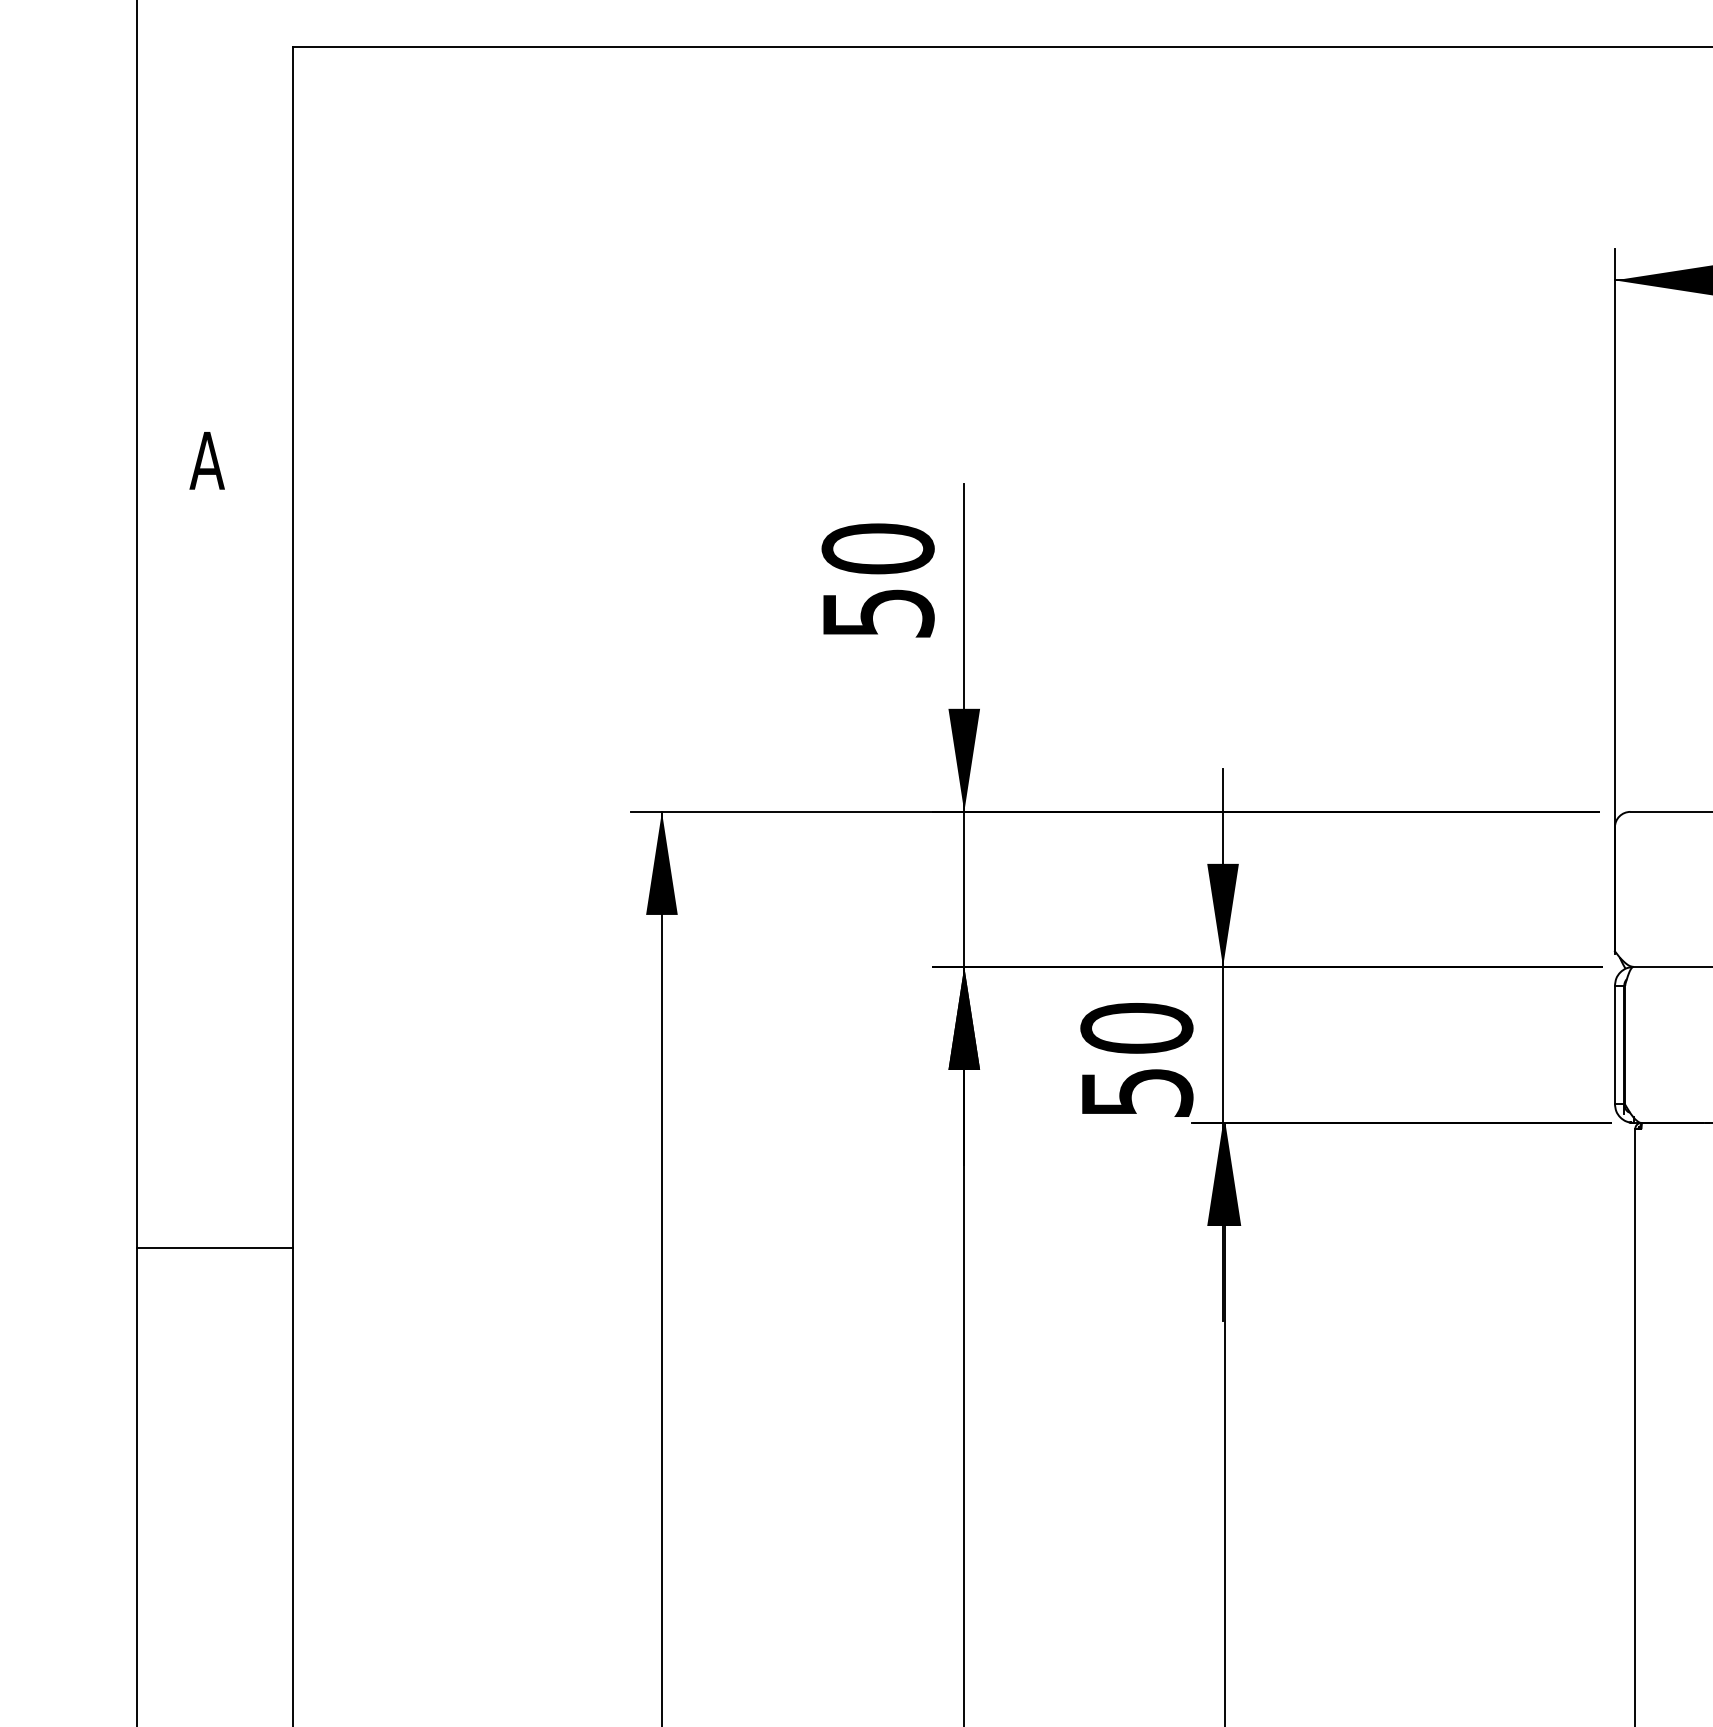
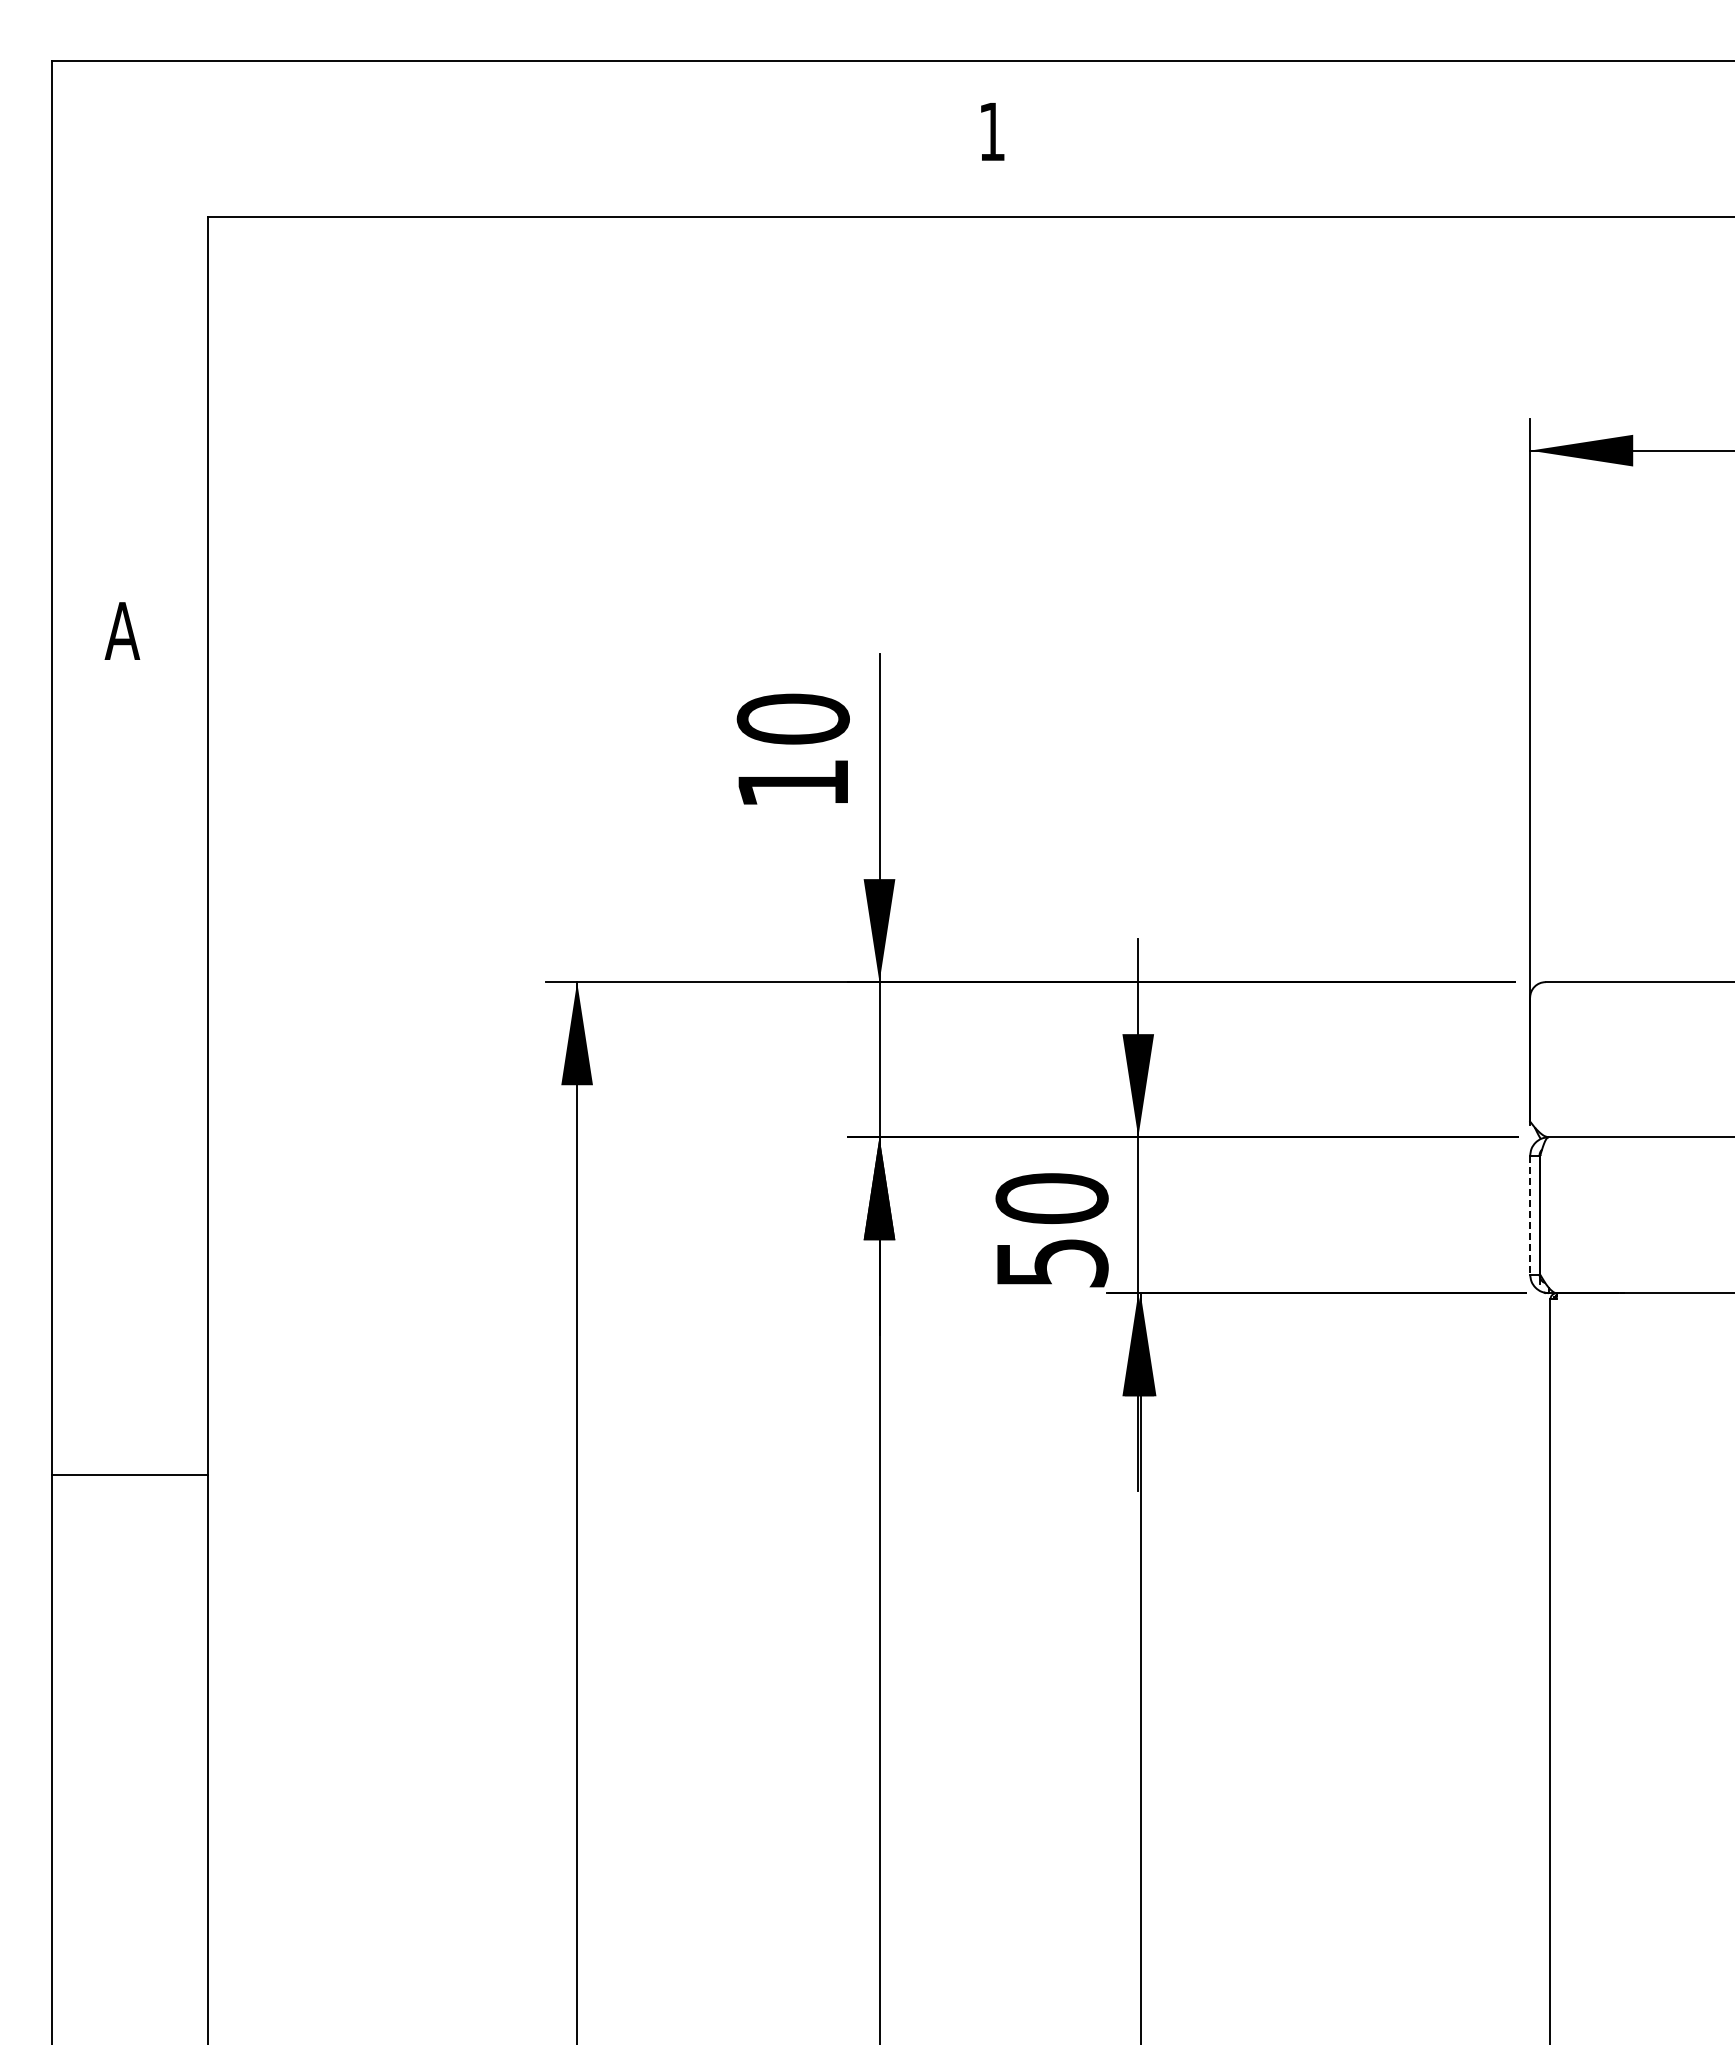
text: (878, 613) -> (793, 783), 50 -> 10
line: (1615, 1045) -> (1530, 1215), solid -> dashed
line: (215, 1248) -> (130, 1474), moved

